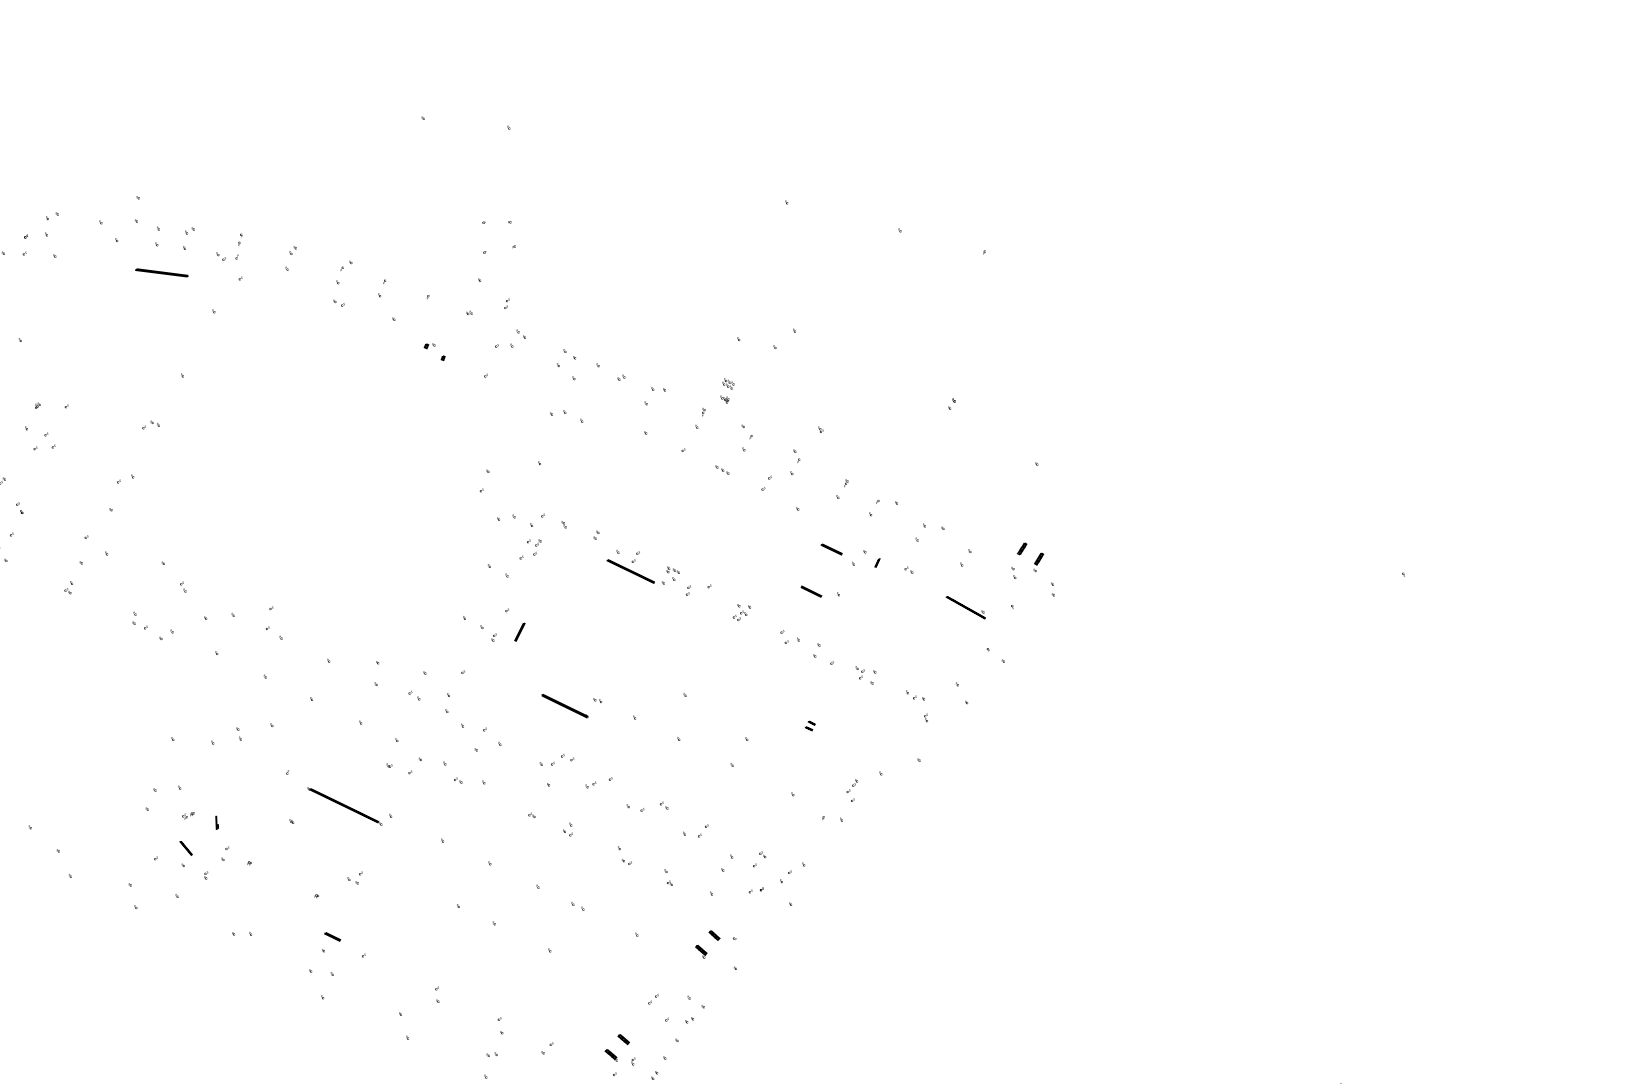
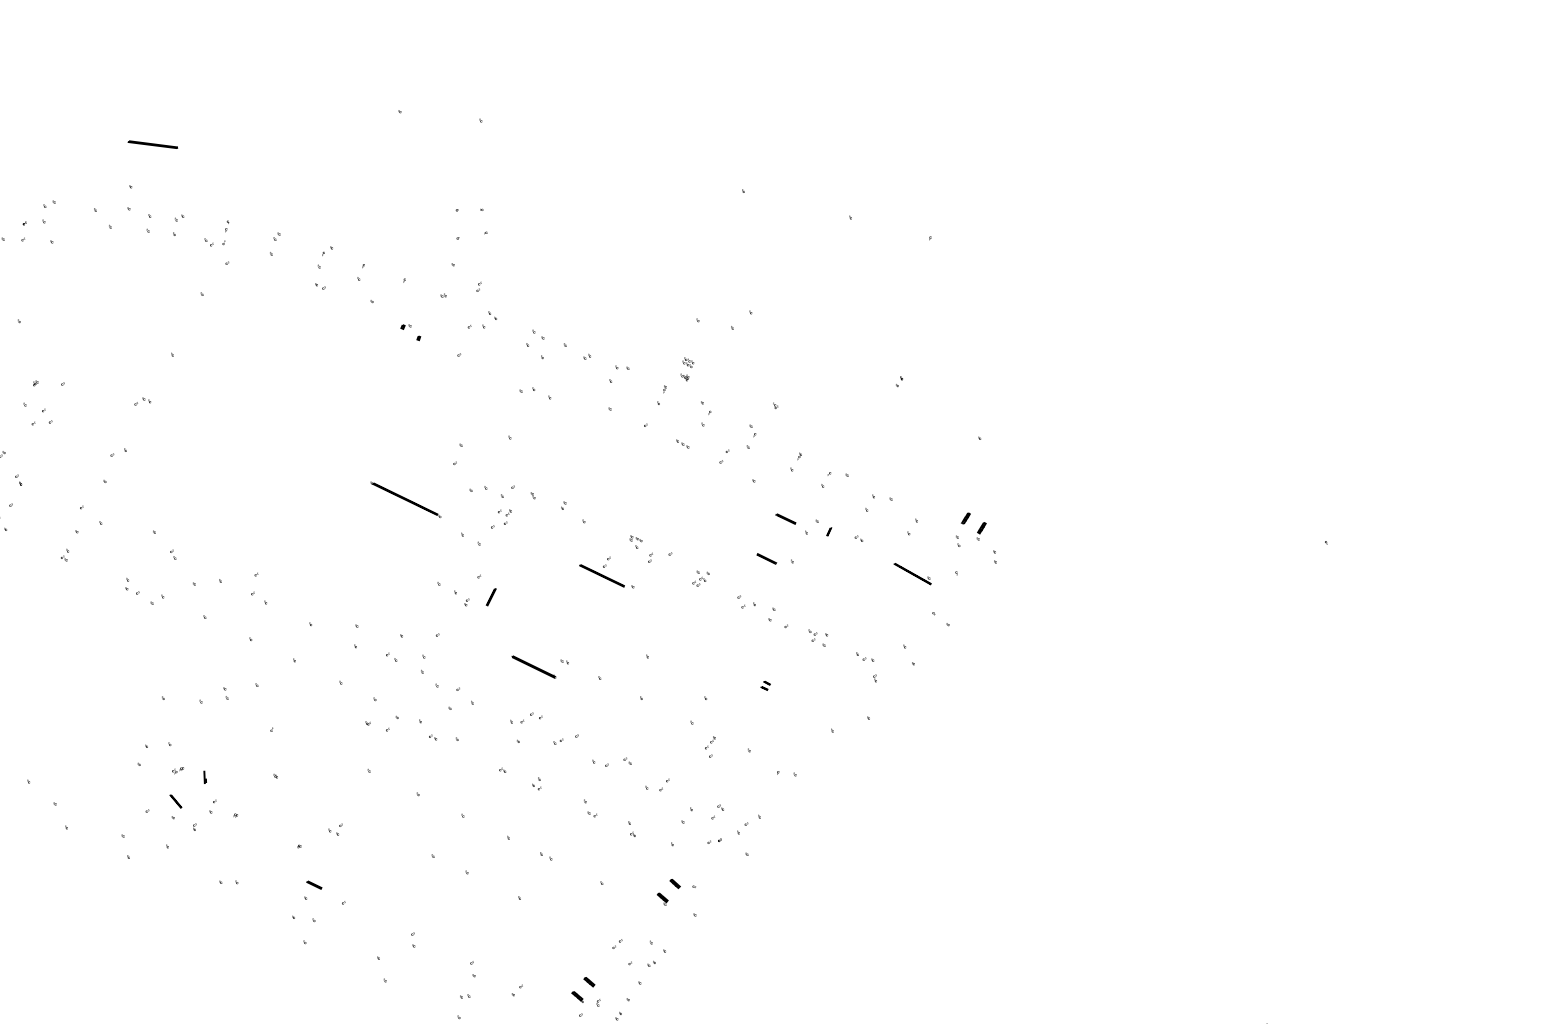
line: (161, 272) -> (152, 144), moved
part: (635, 567) -> (606, 572), moved
part: (852, 790) -> (710, 746), moved
line: (344, 806) -> (405, 499), moved

